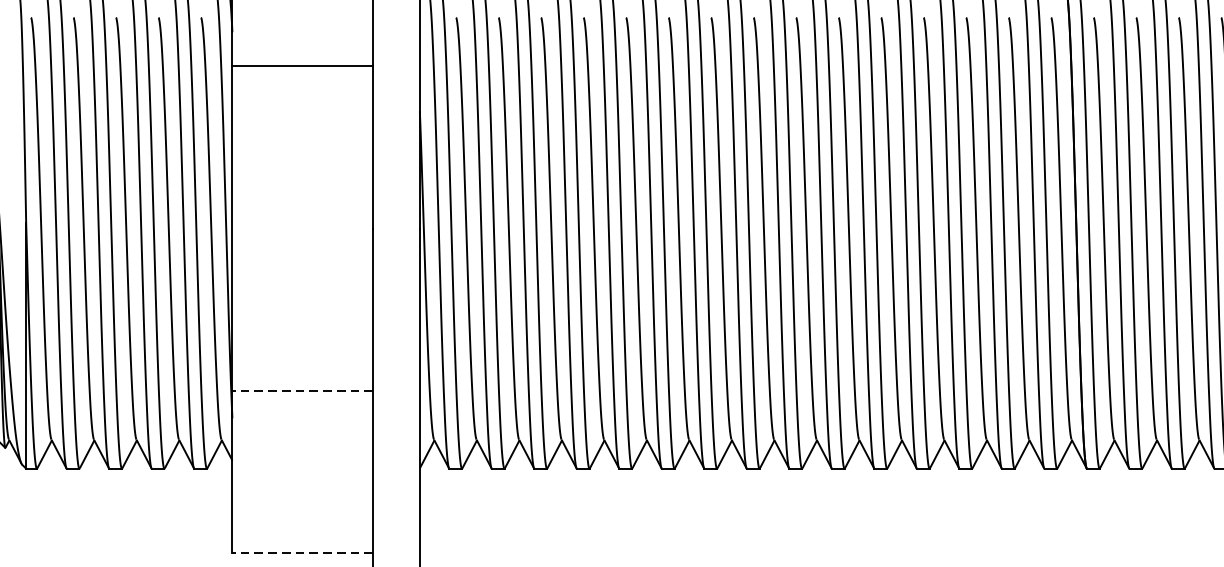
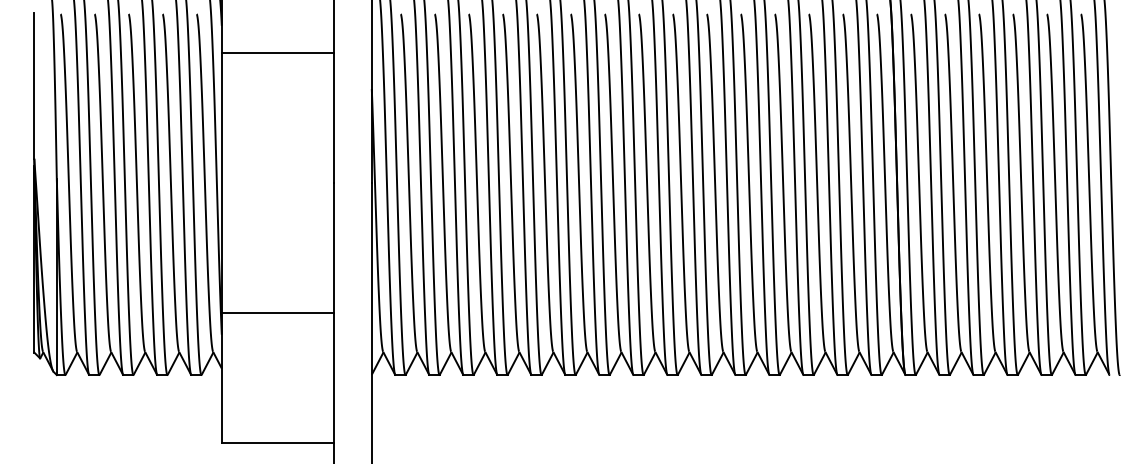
line: (301, 390) -> (277, 312), dashed -> solid
line: (301, 553) -> (277, 442), dashed -> solid

